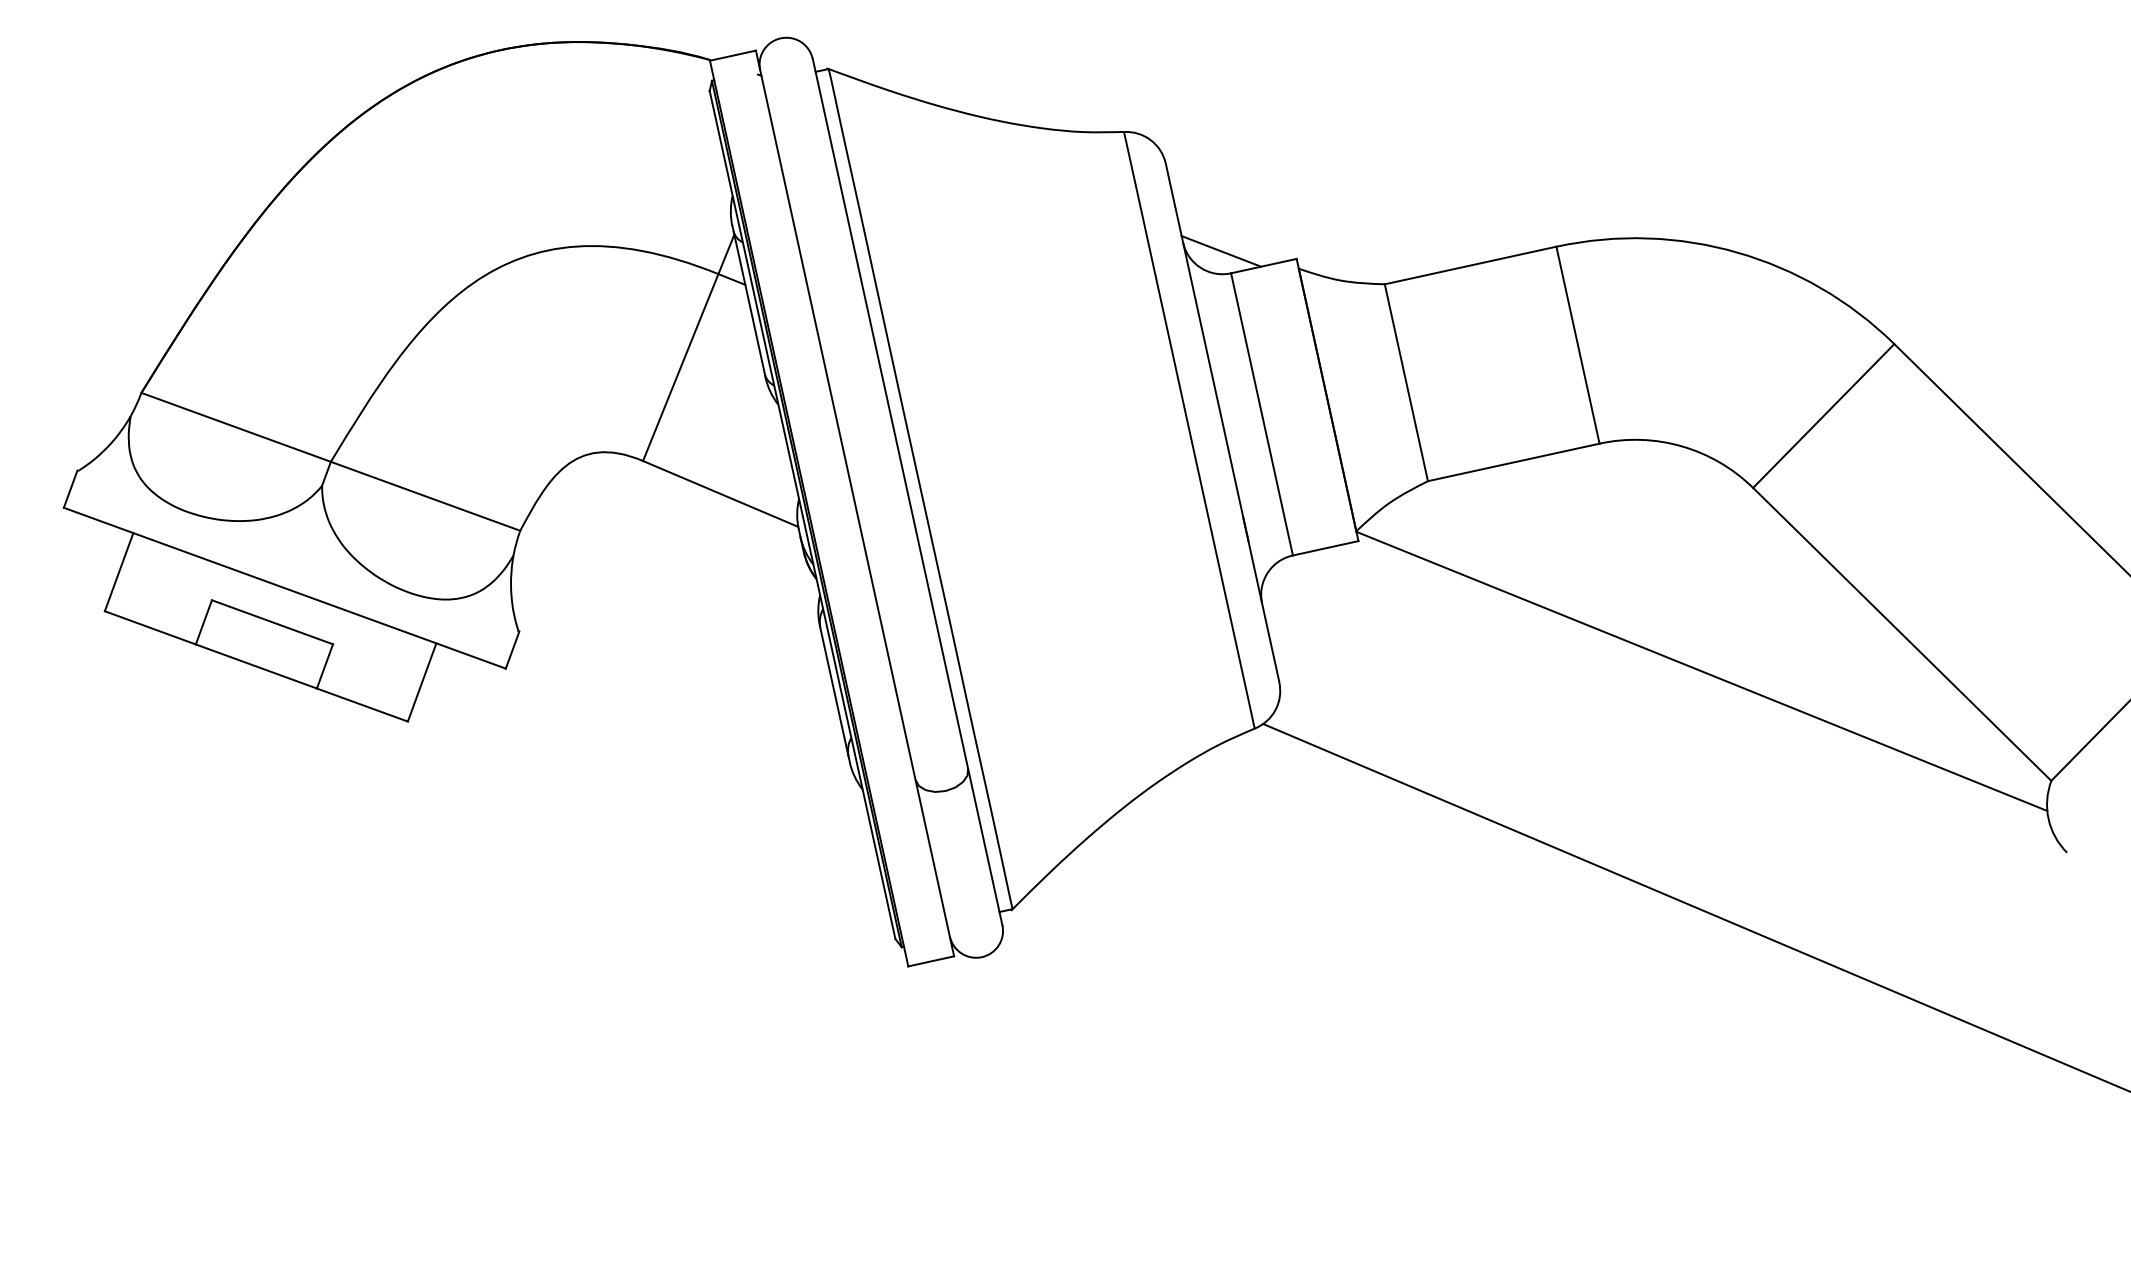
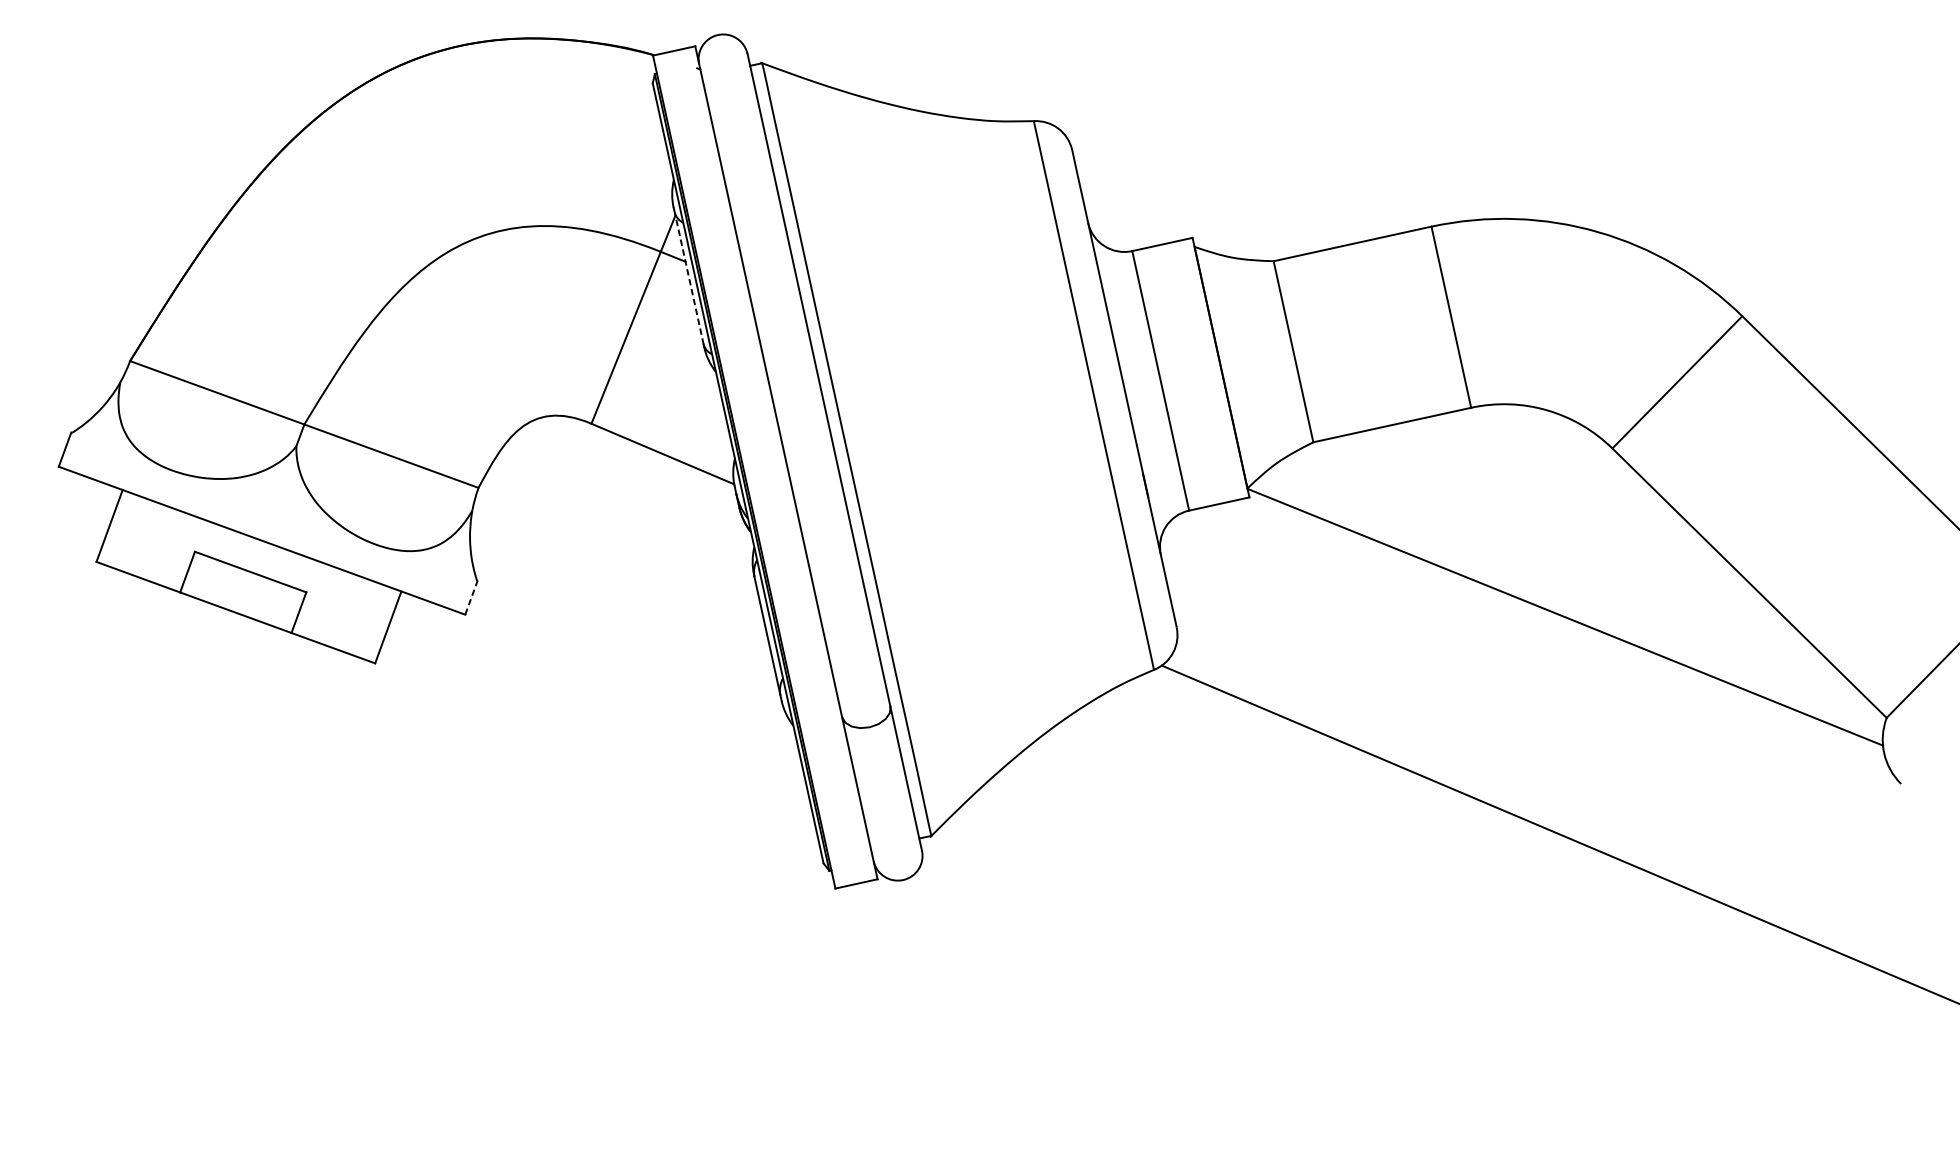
line: (1221, 251) -> (1123, 231), removed
line: (749, 302) -> (689, 277), solid -> dashed
line: (512, 650) -> (471, 598), solid -> dashed

